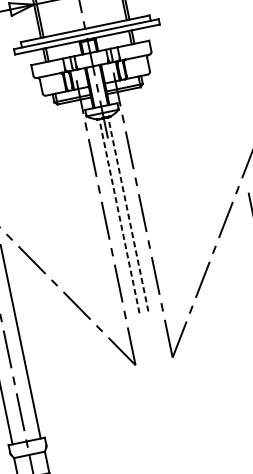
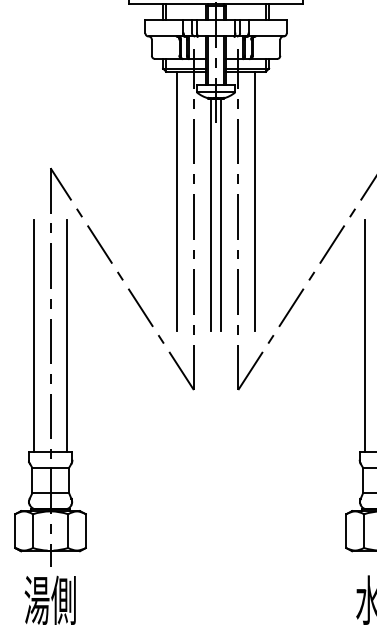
line: (154, 197) -> (255, 201), added
line: (89, 210) -> (177, 201), added
line: (128, 214) -> (221, 214), dashed -> solid
line: (119, 215) -> (210, 214), dashed -> solid

